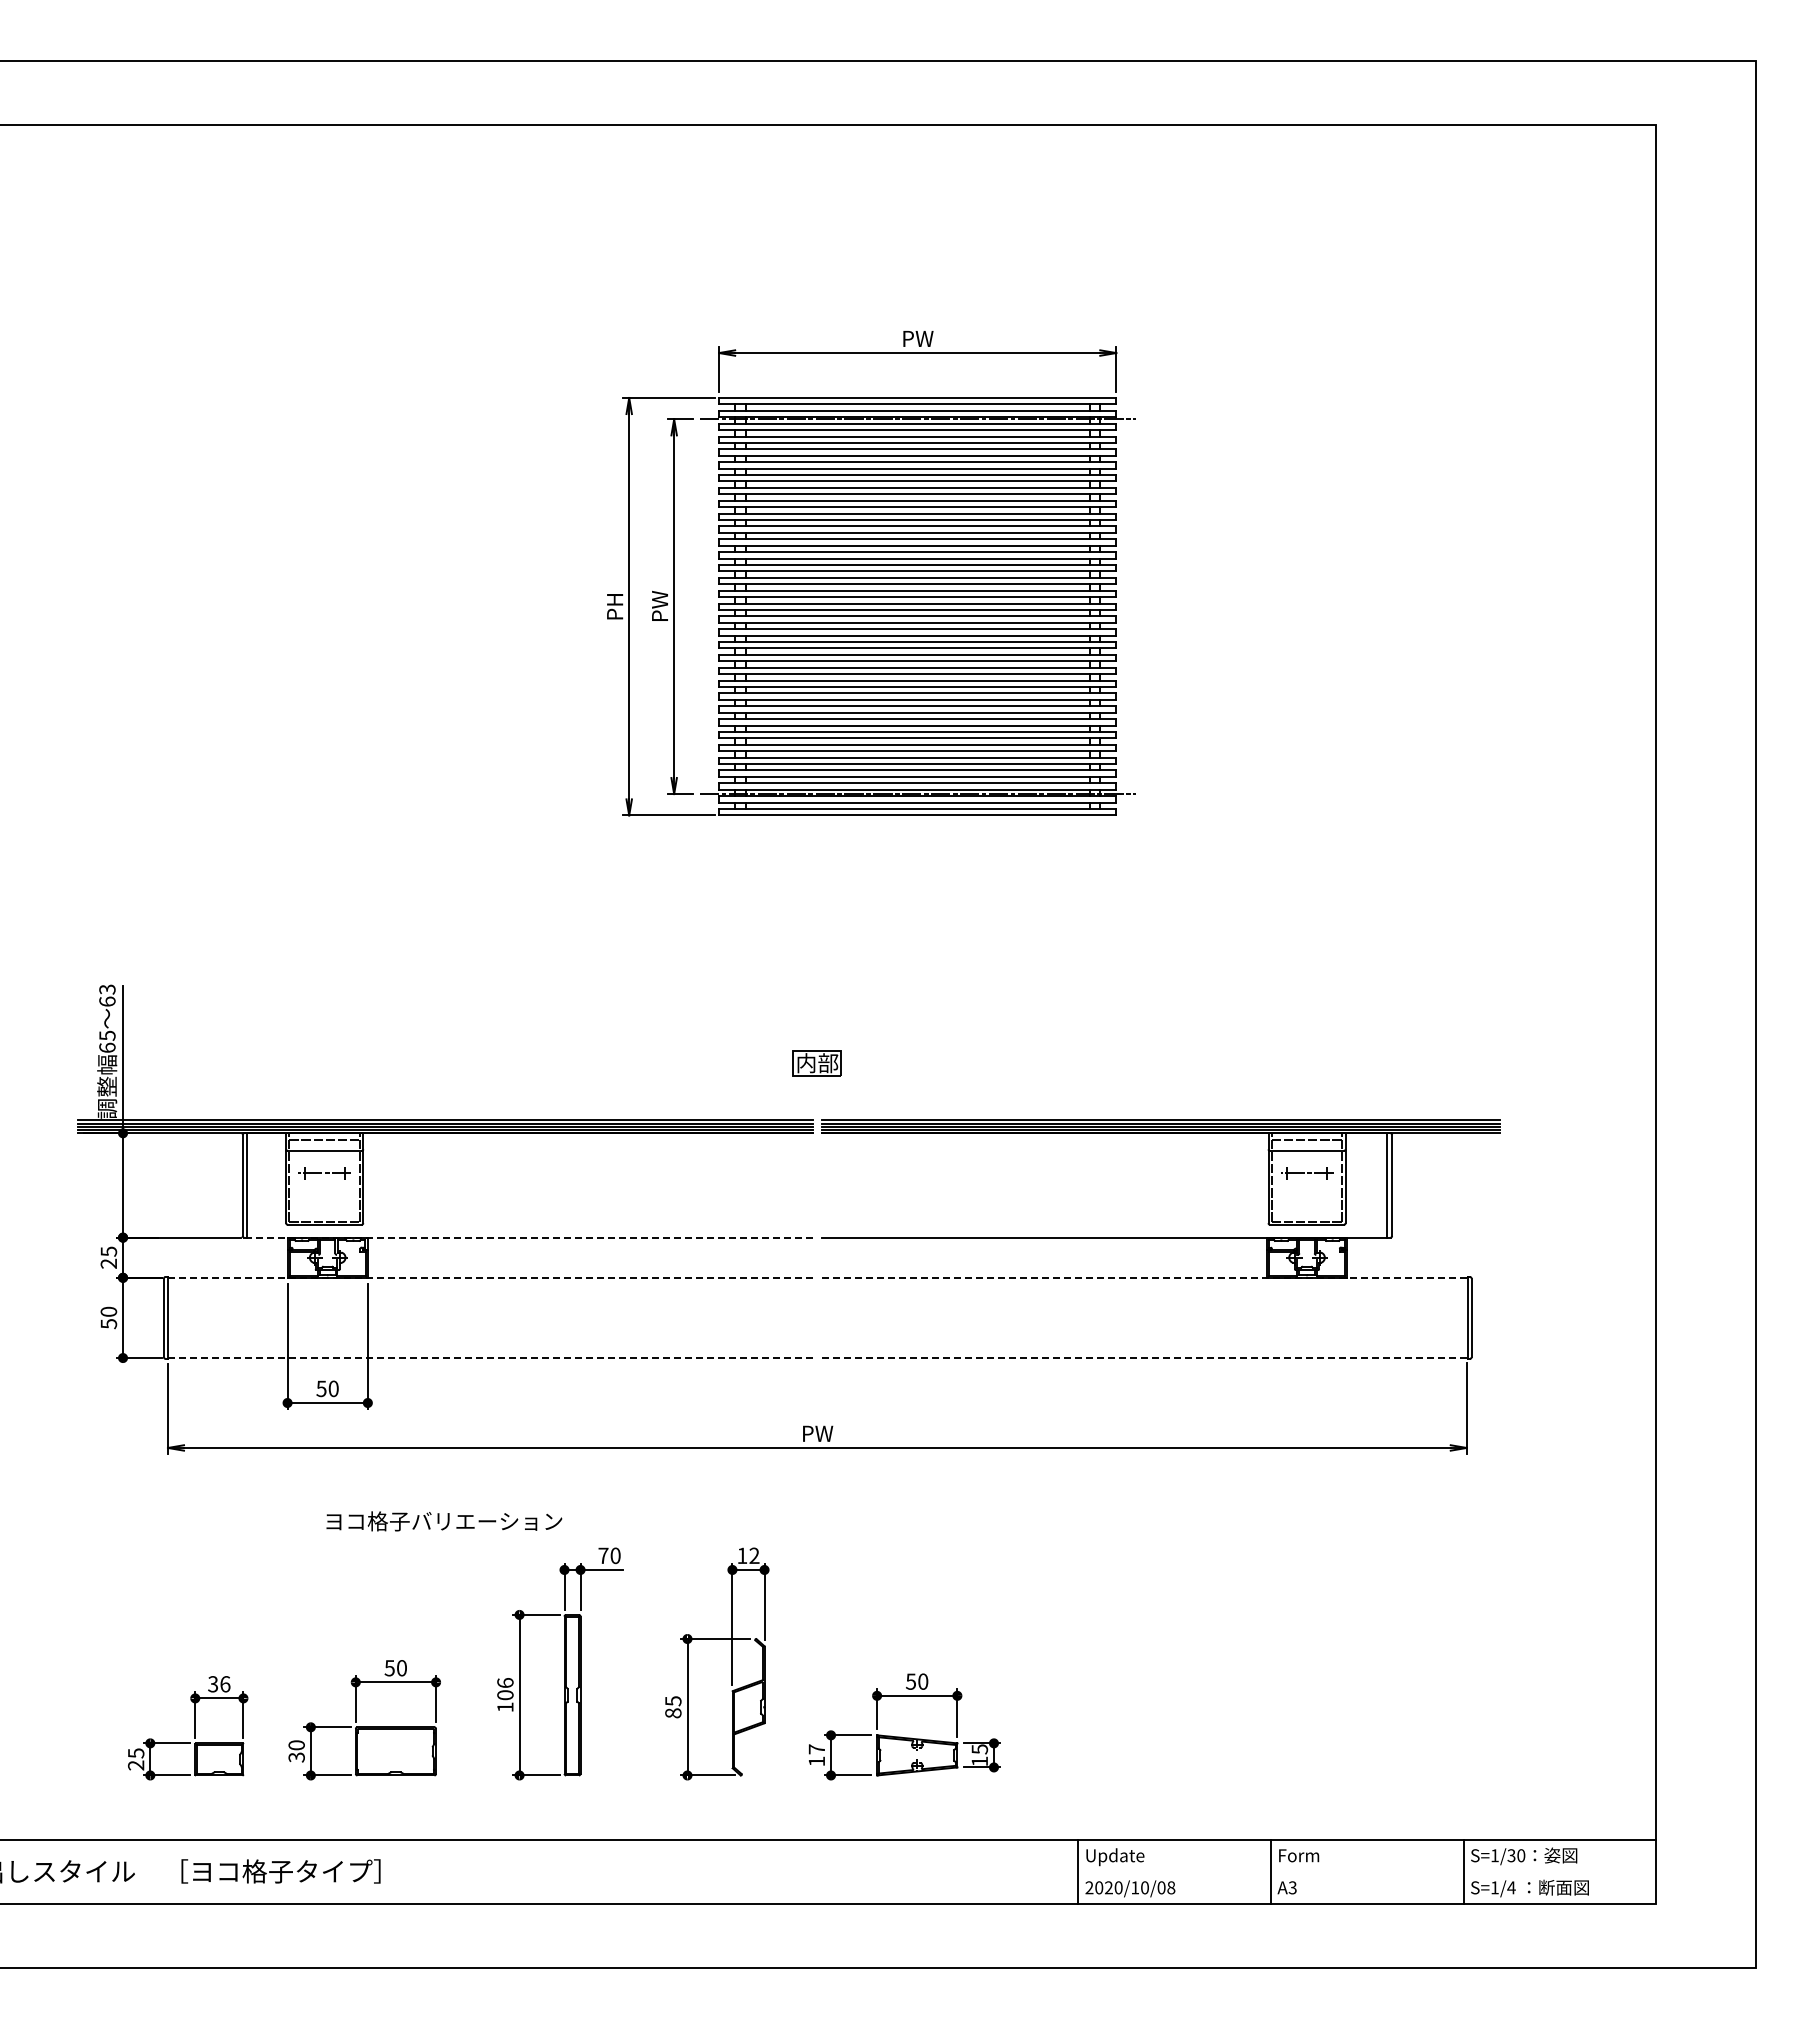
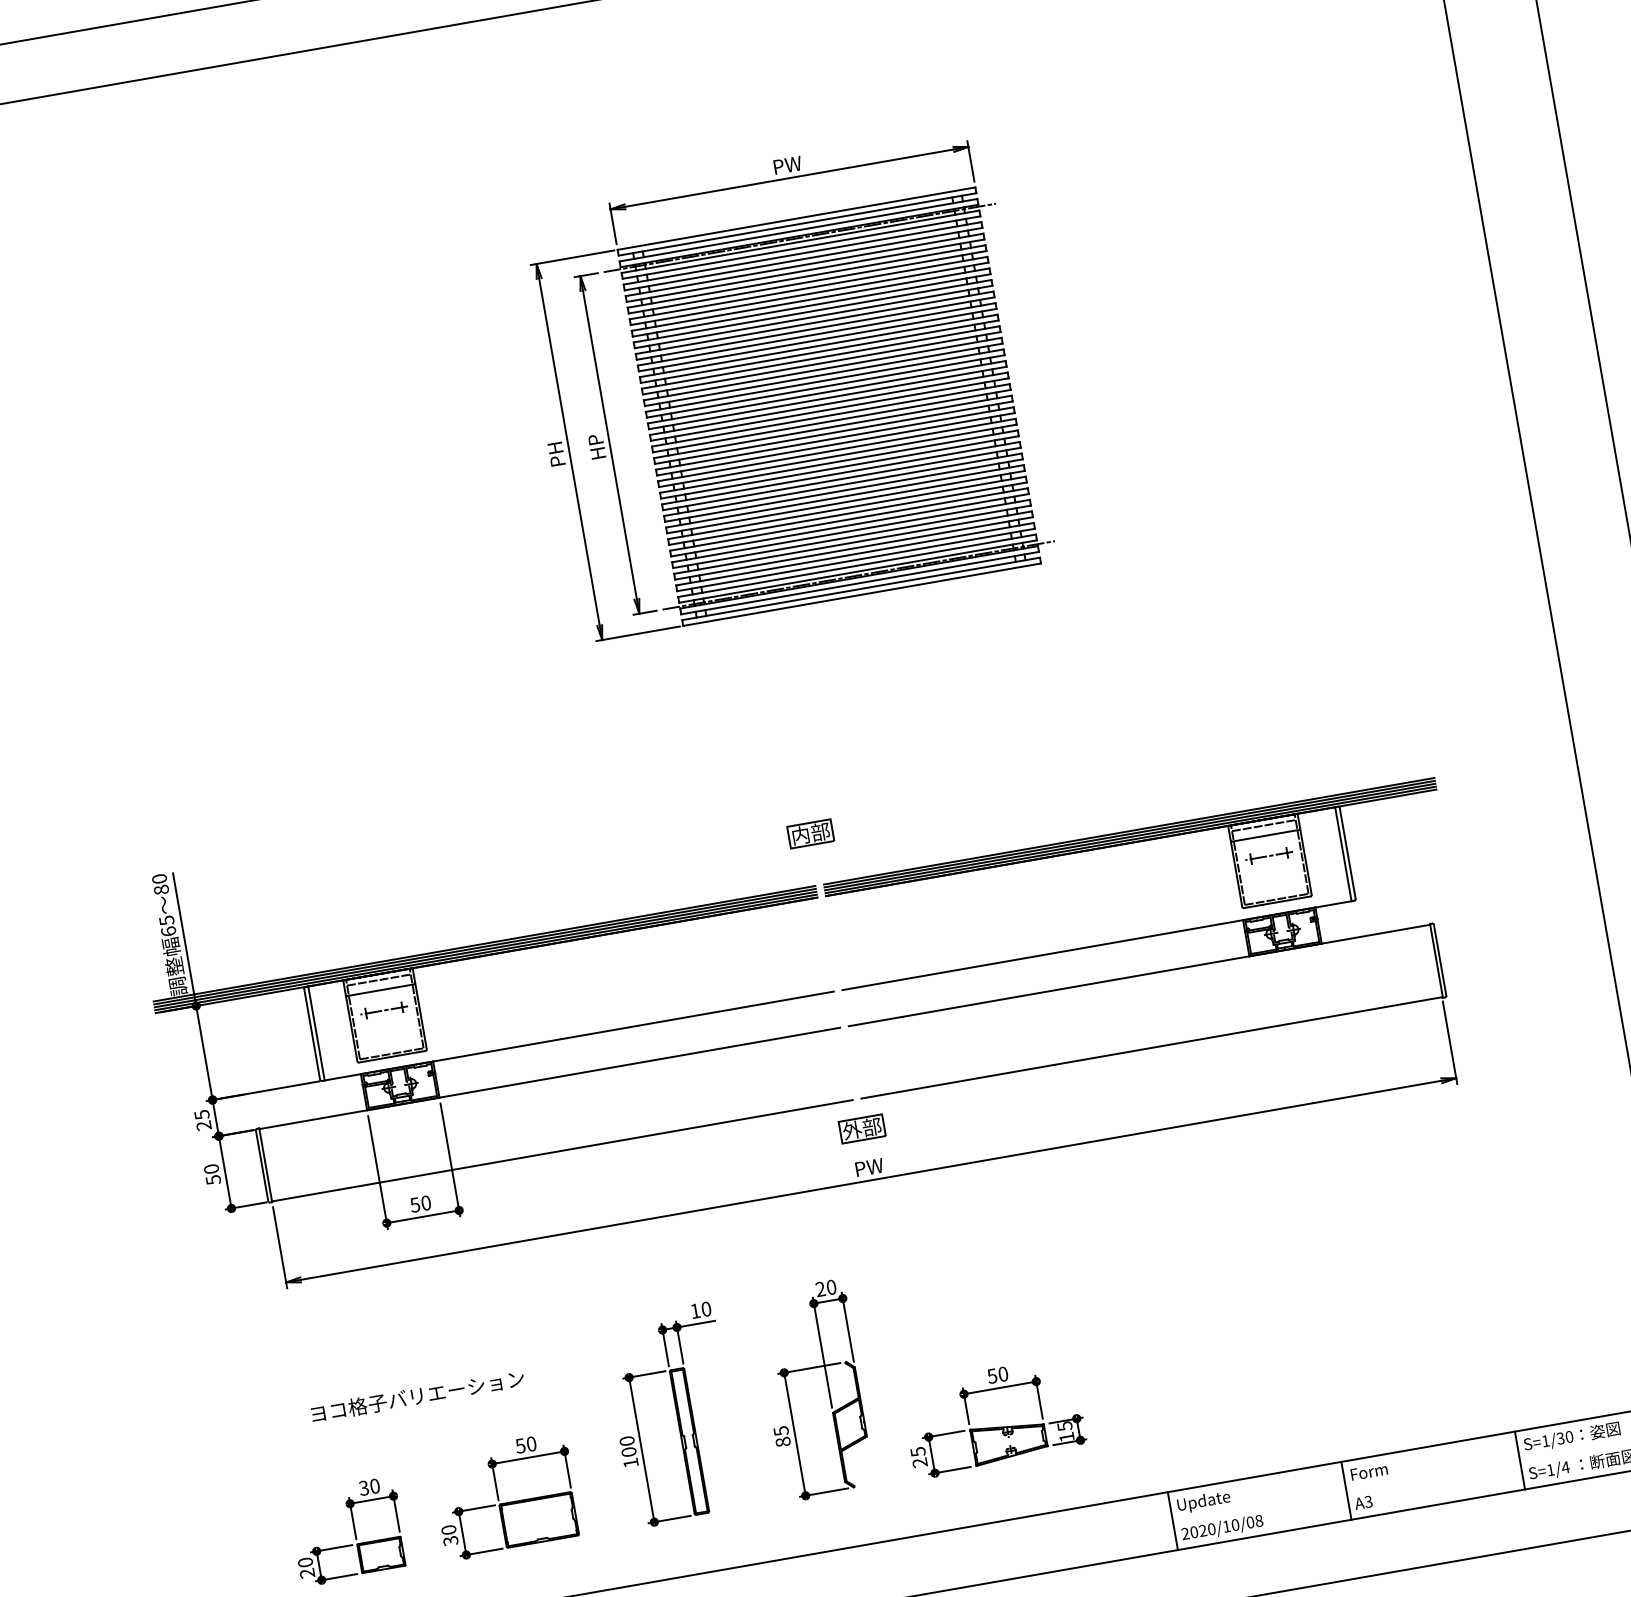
text: (659, 605) -> (596, 446), PW -> HP
text: (107, 995) -> (160, 884), 63 -> 80
line: (530, 1237) -> (579, 1035), dashed -> solid
line: (489, 1277) -> (549, 1078), dashed -> solid
line: (1143, 1277) -> (1138, 975), dashed -> solid
line: (489, 1358) -> (561, 1151), dashed -> solid
line: (1143, 1358) -> (1150, 1048), dashed -> solid
part: (816, 1390) -> (861, 1128), added
text: (444, 1521) -> (417, 1396), moved
text: (603, 1555) -> (695, 1310), 70 -> 10
text: (748, 1555) -> (826, 1288), 12 -> 20
text: (505, 1682) -> (627, 1440), 106 -> 100
text: (225, 1684) -> (375, 1486), 36 -> 30
text: (136, 1753) -> (305, 1562), 25 -> 20
text: (816, 1755) -> (918, 1457), 17 -> 25

